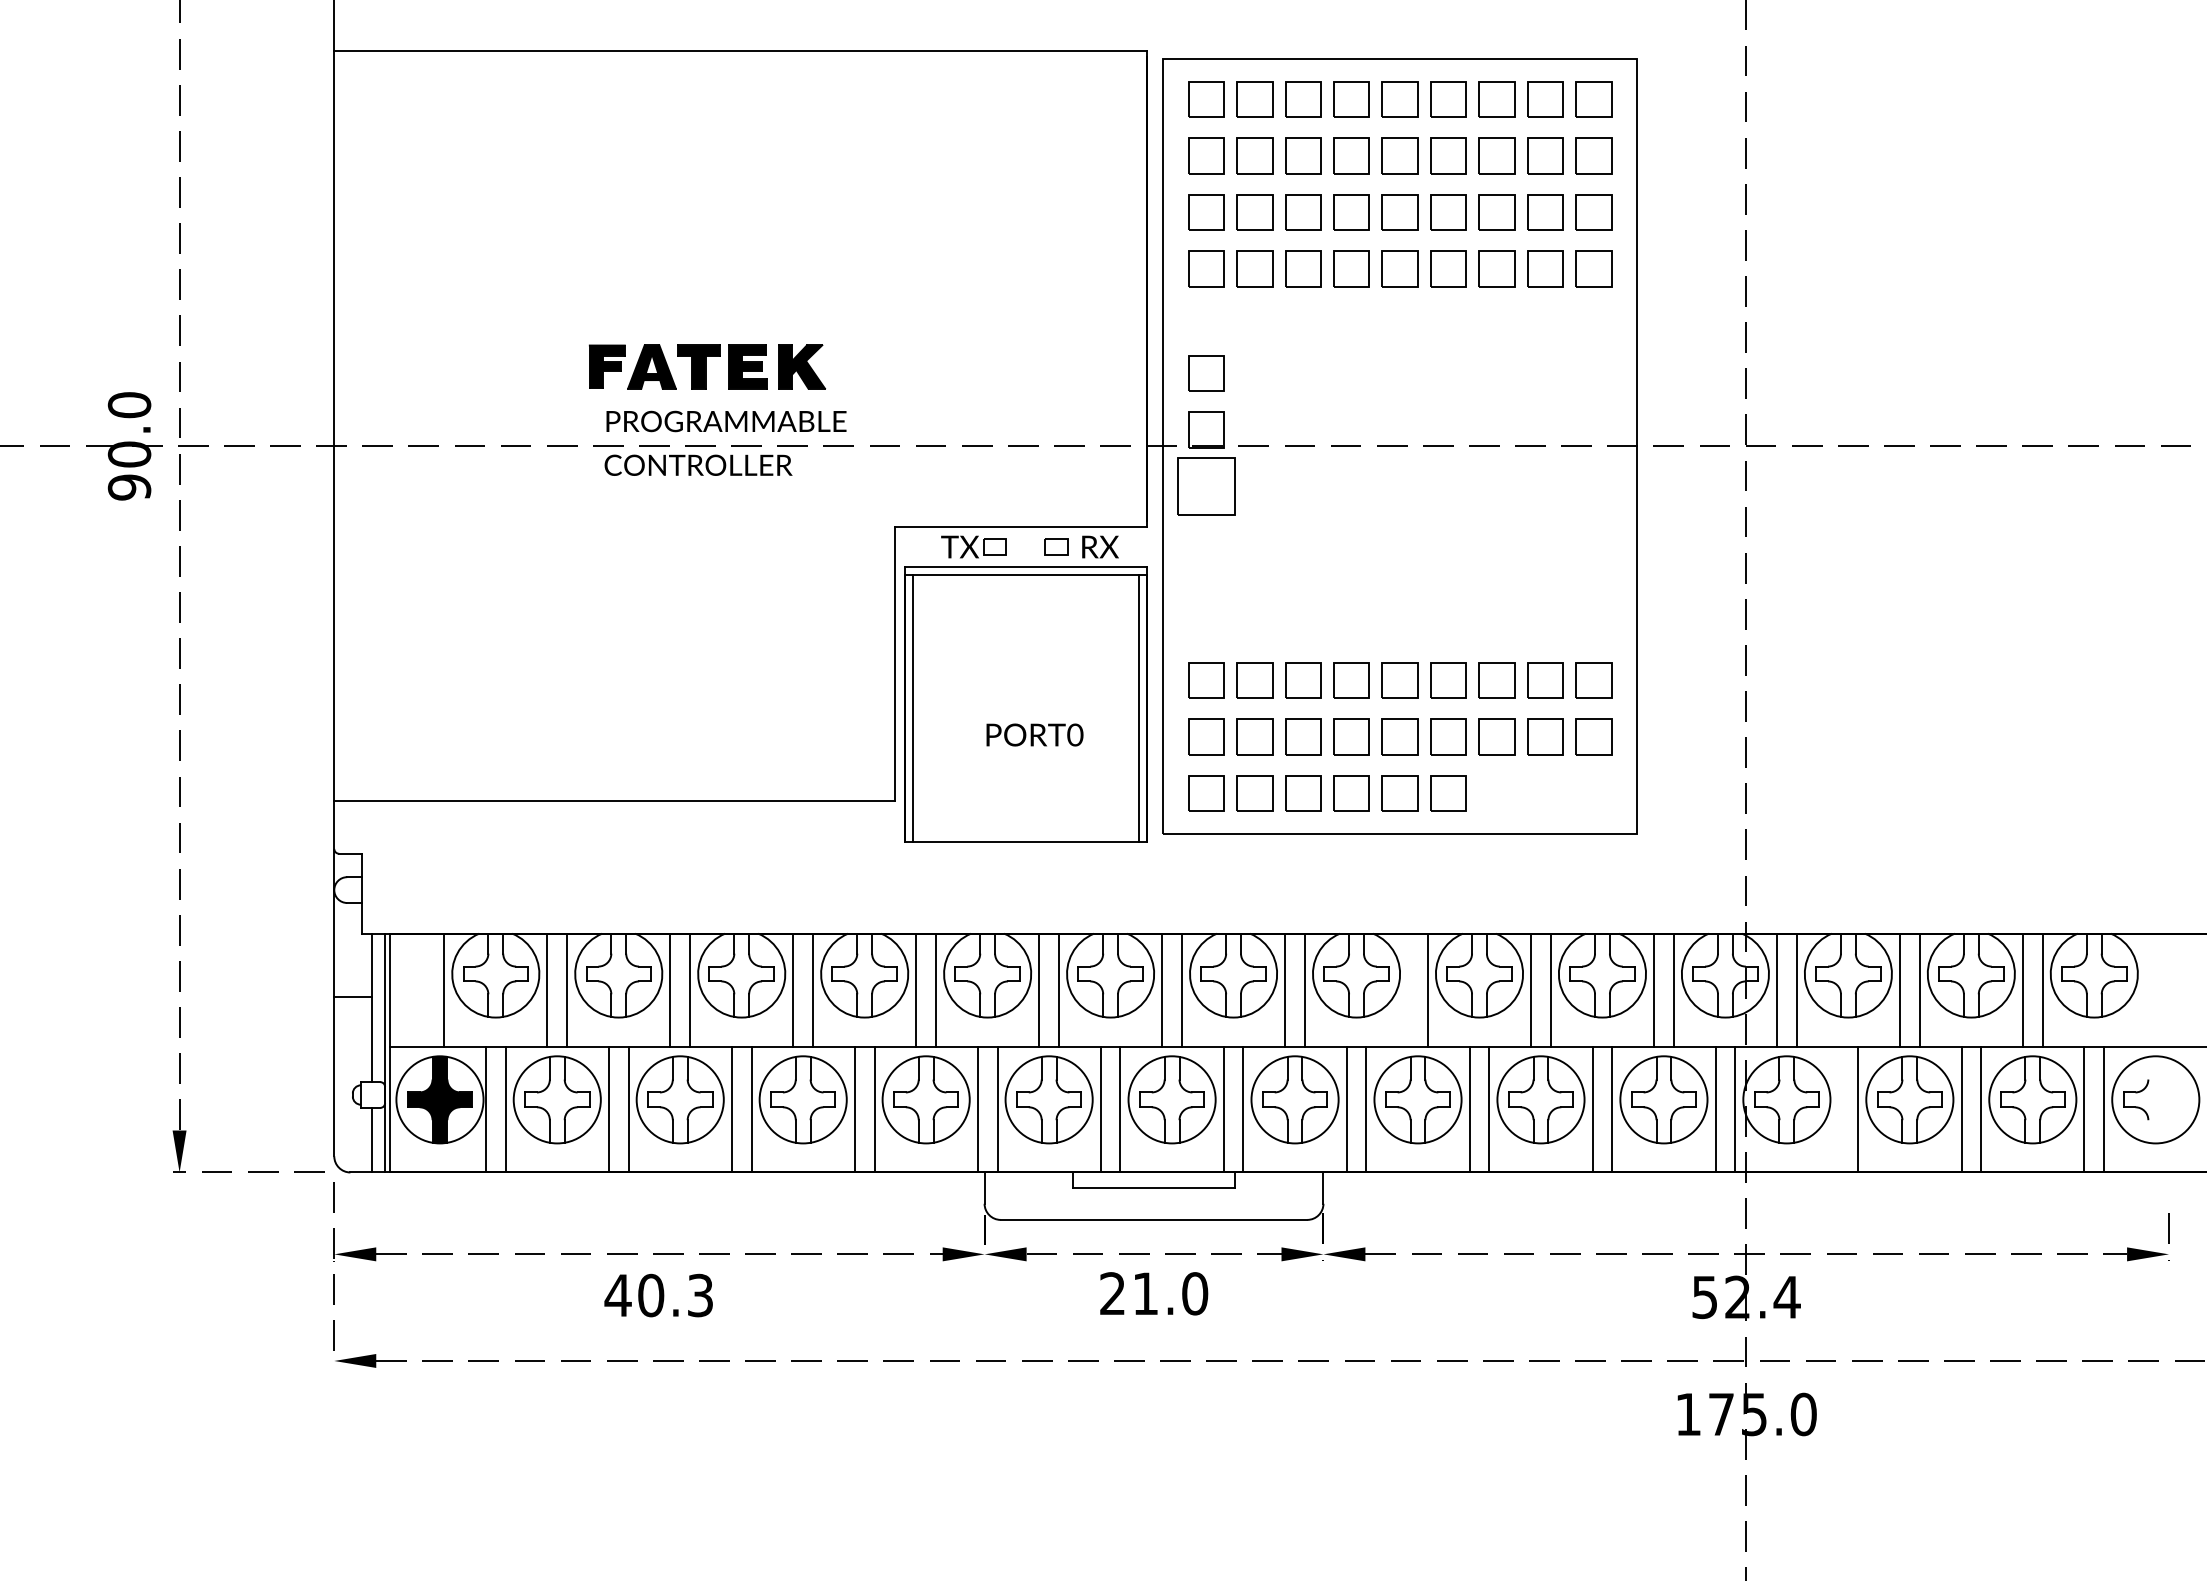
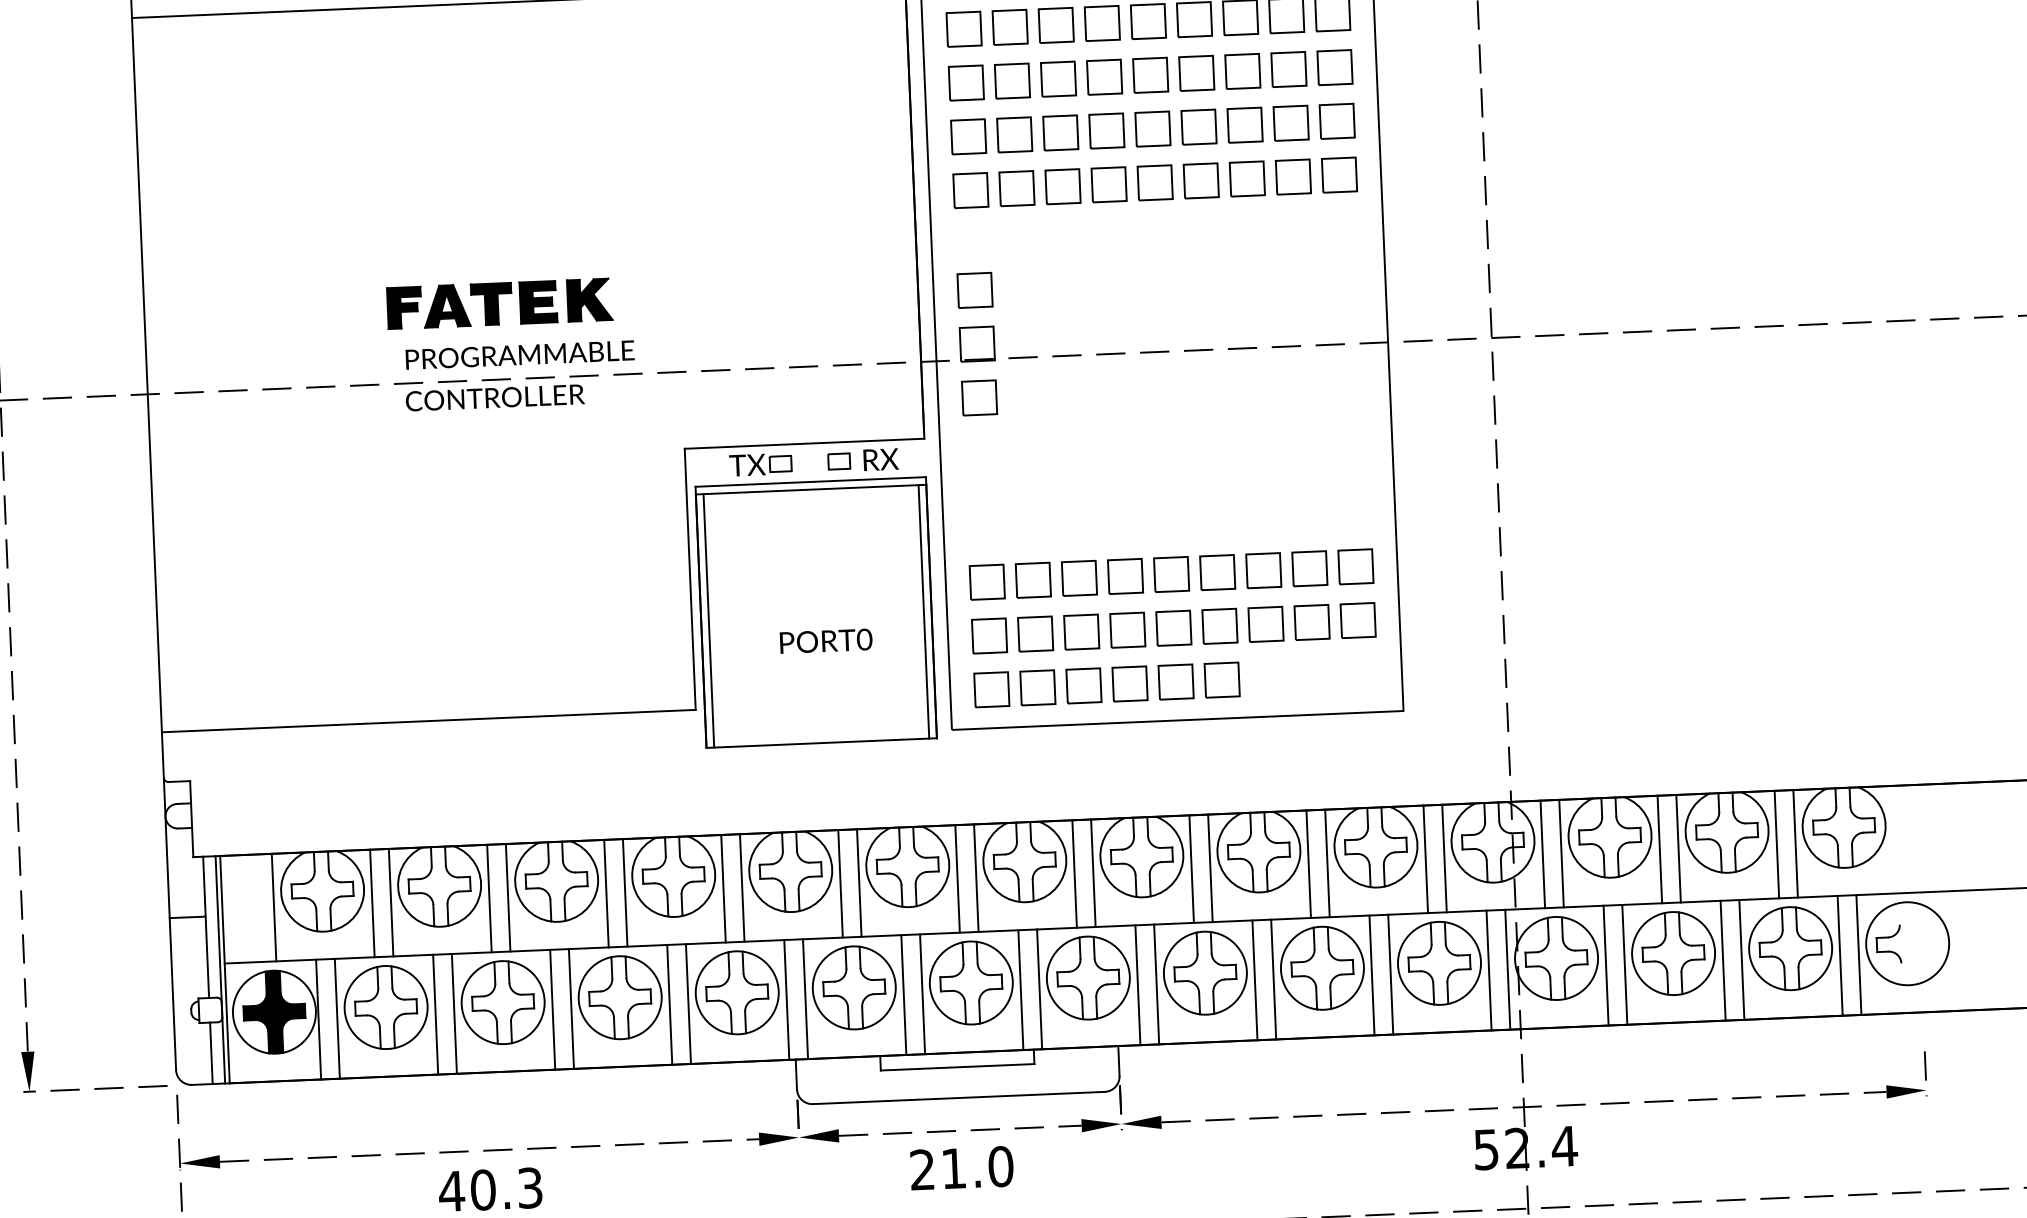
part: (1206, 486) -> (979, 397), size x0.62
line: (1408, 989) -> (1191, 868), added
line: (1838, 1109) -> (1606, 965), added

